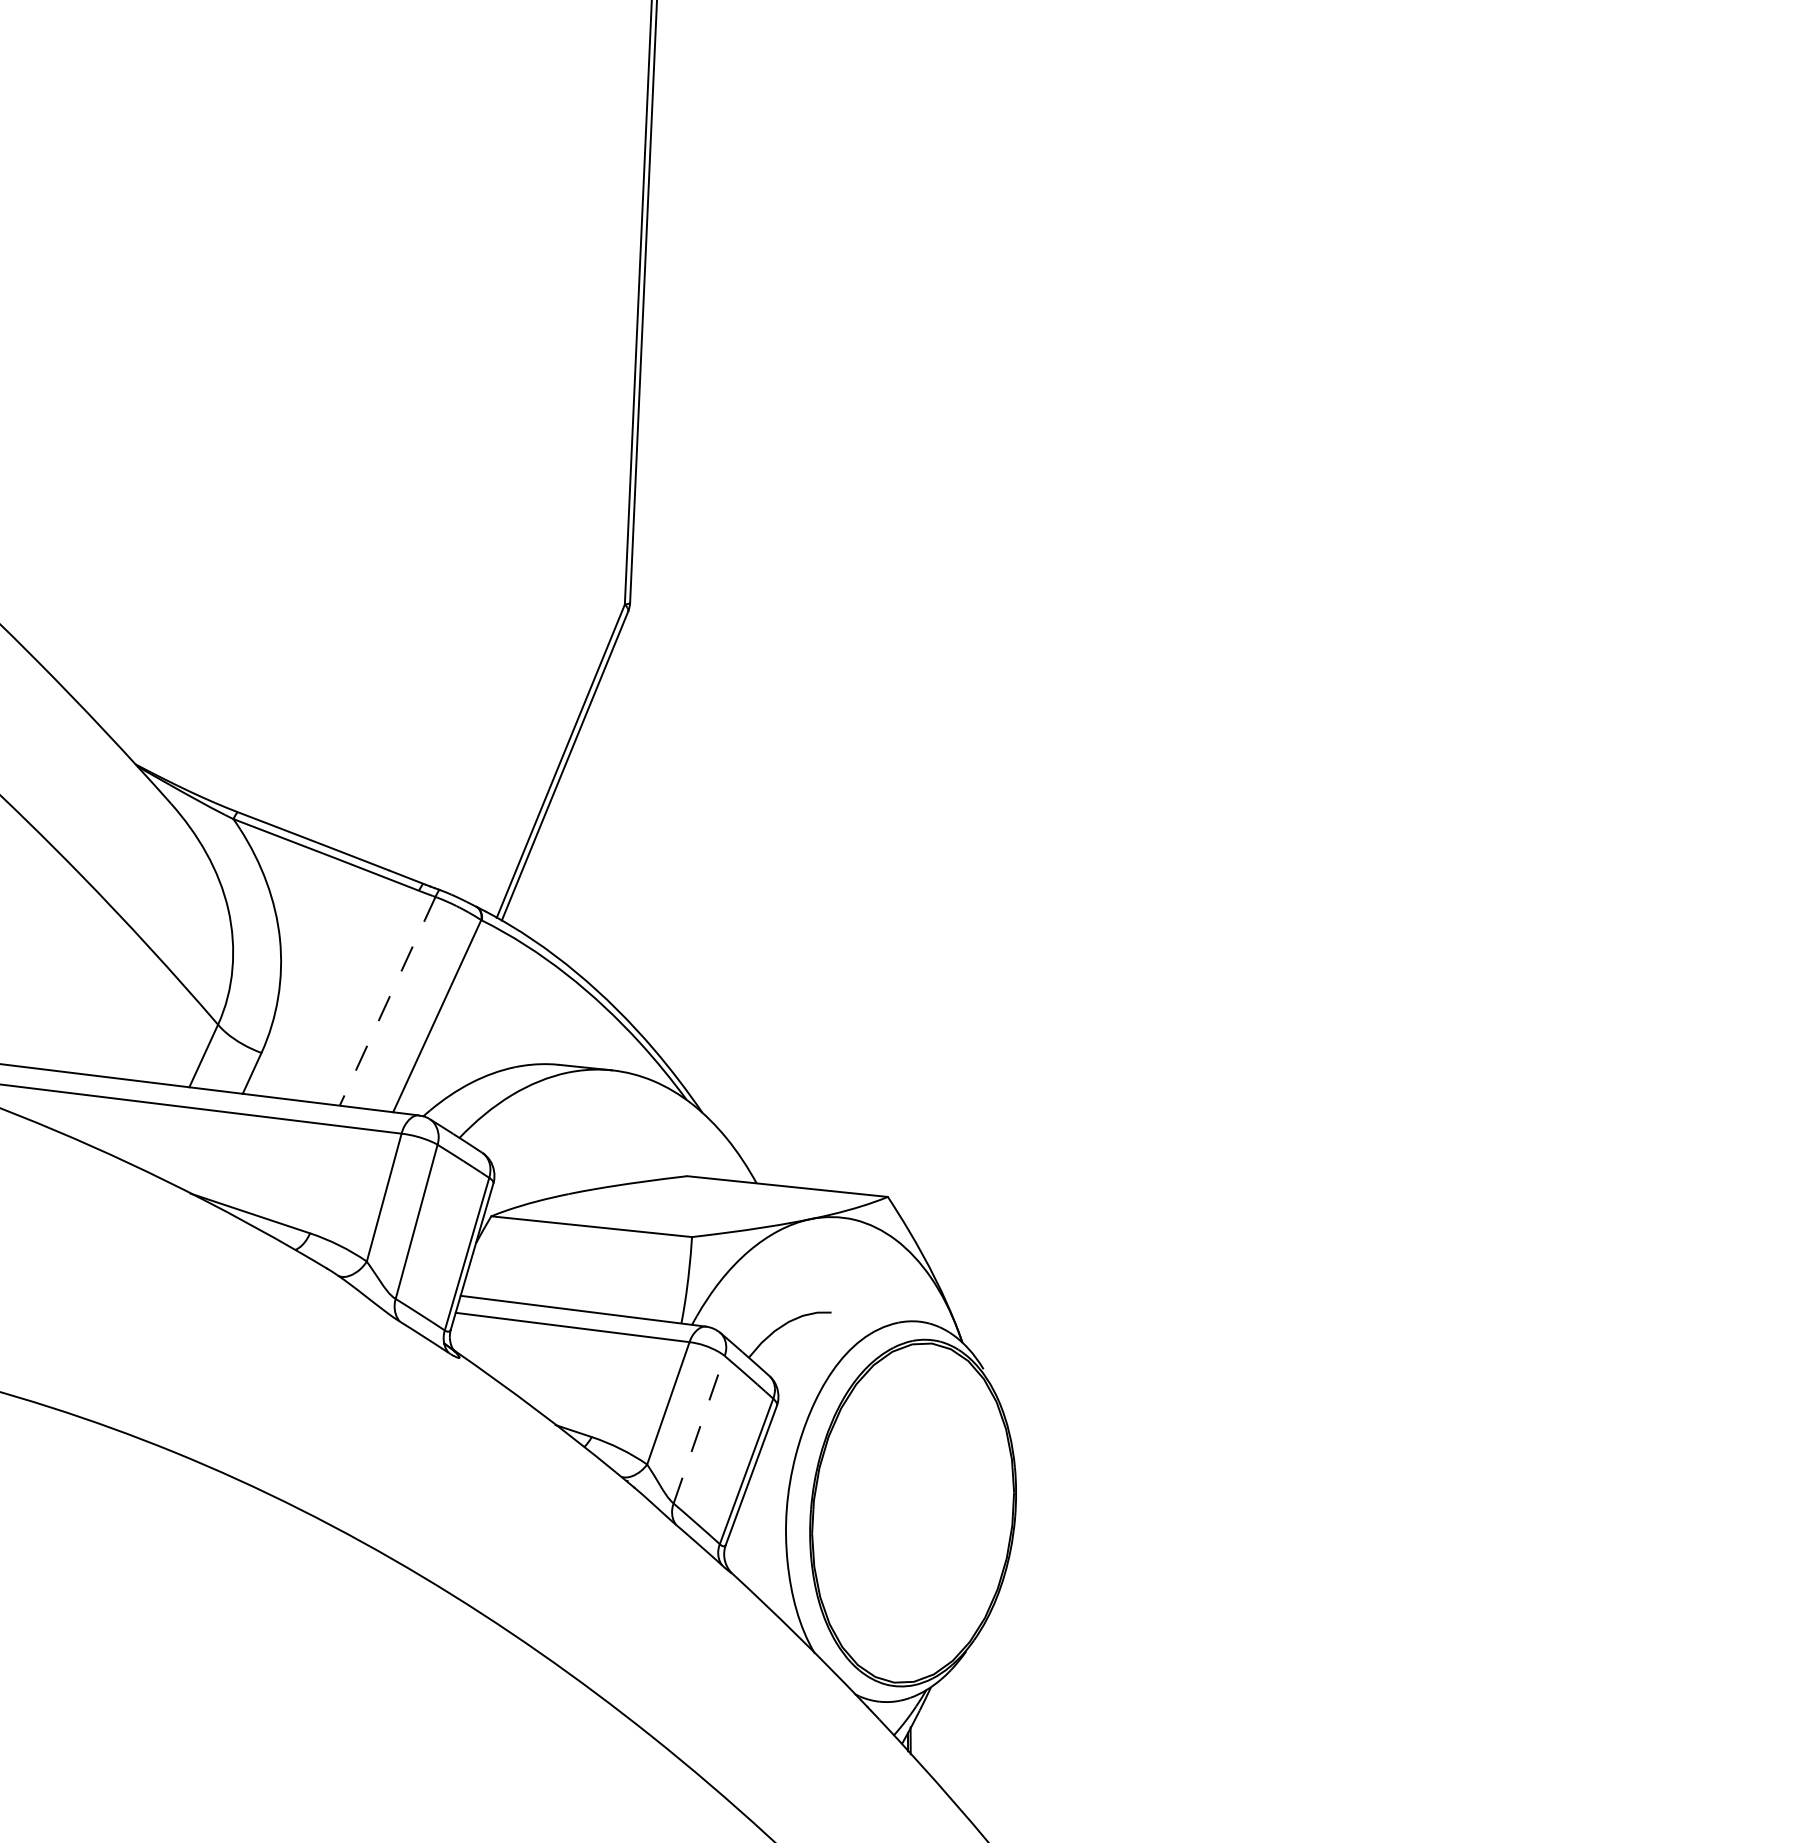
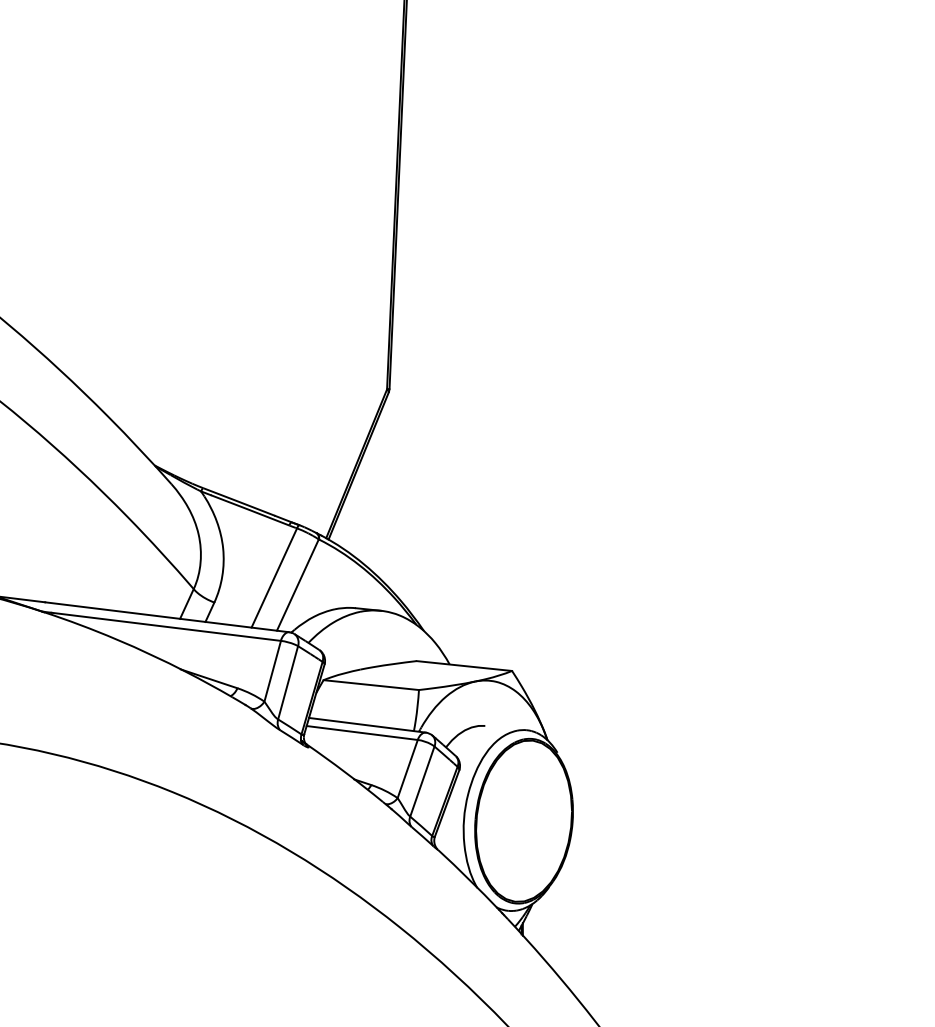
line: (387, 1002) -> (274, 578), dashed -> solid
line: (699, 1429) -> (422, 781), dashed -> solid

